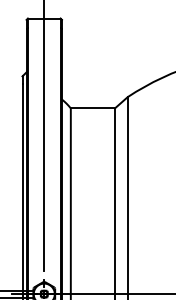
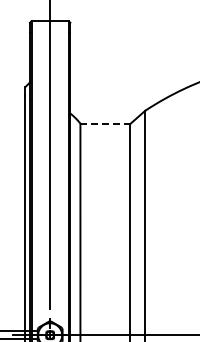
line: (92, 108) -> (105, 123), solid -> dashed

